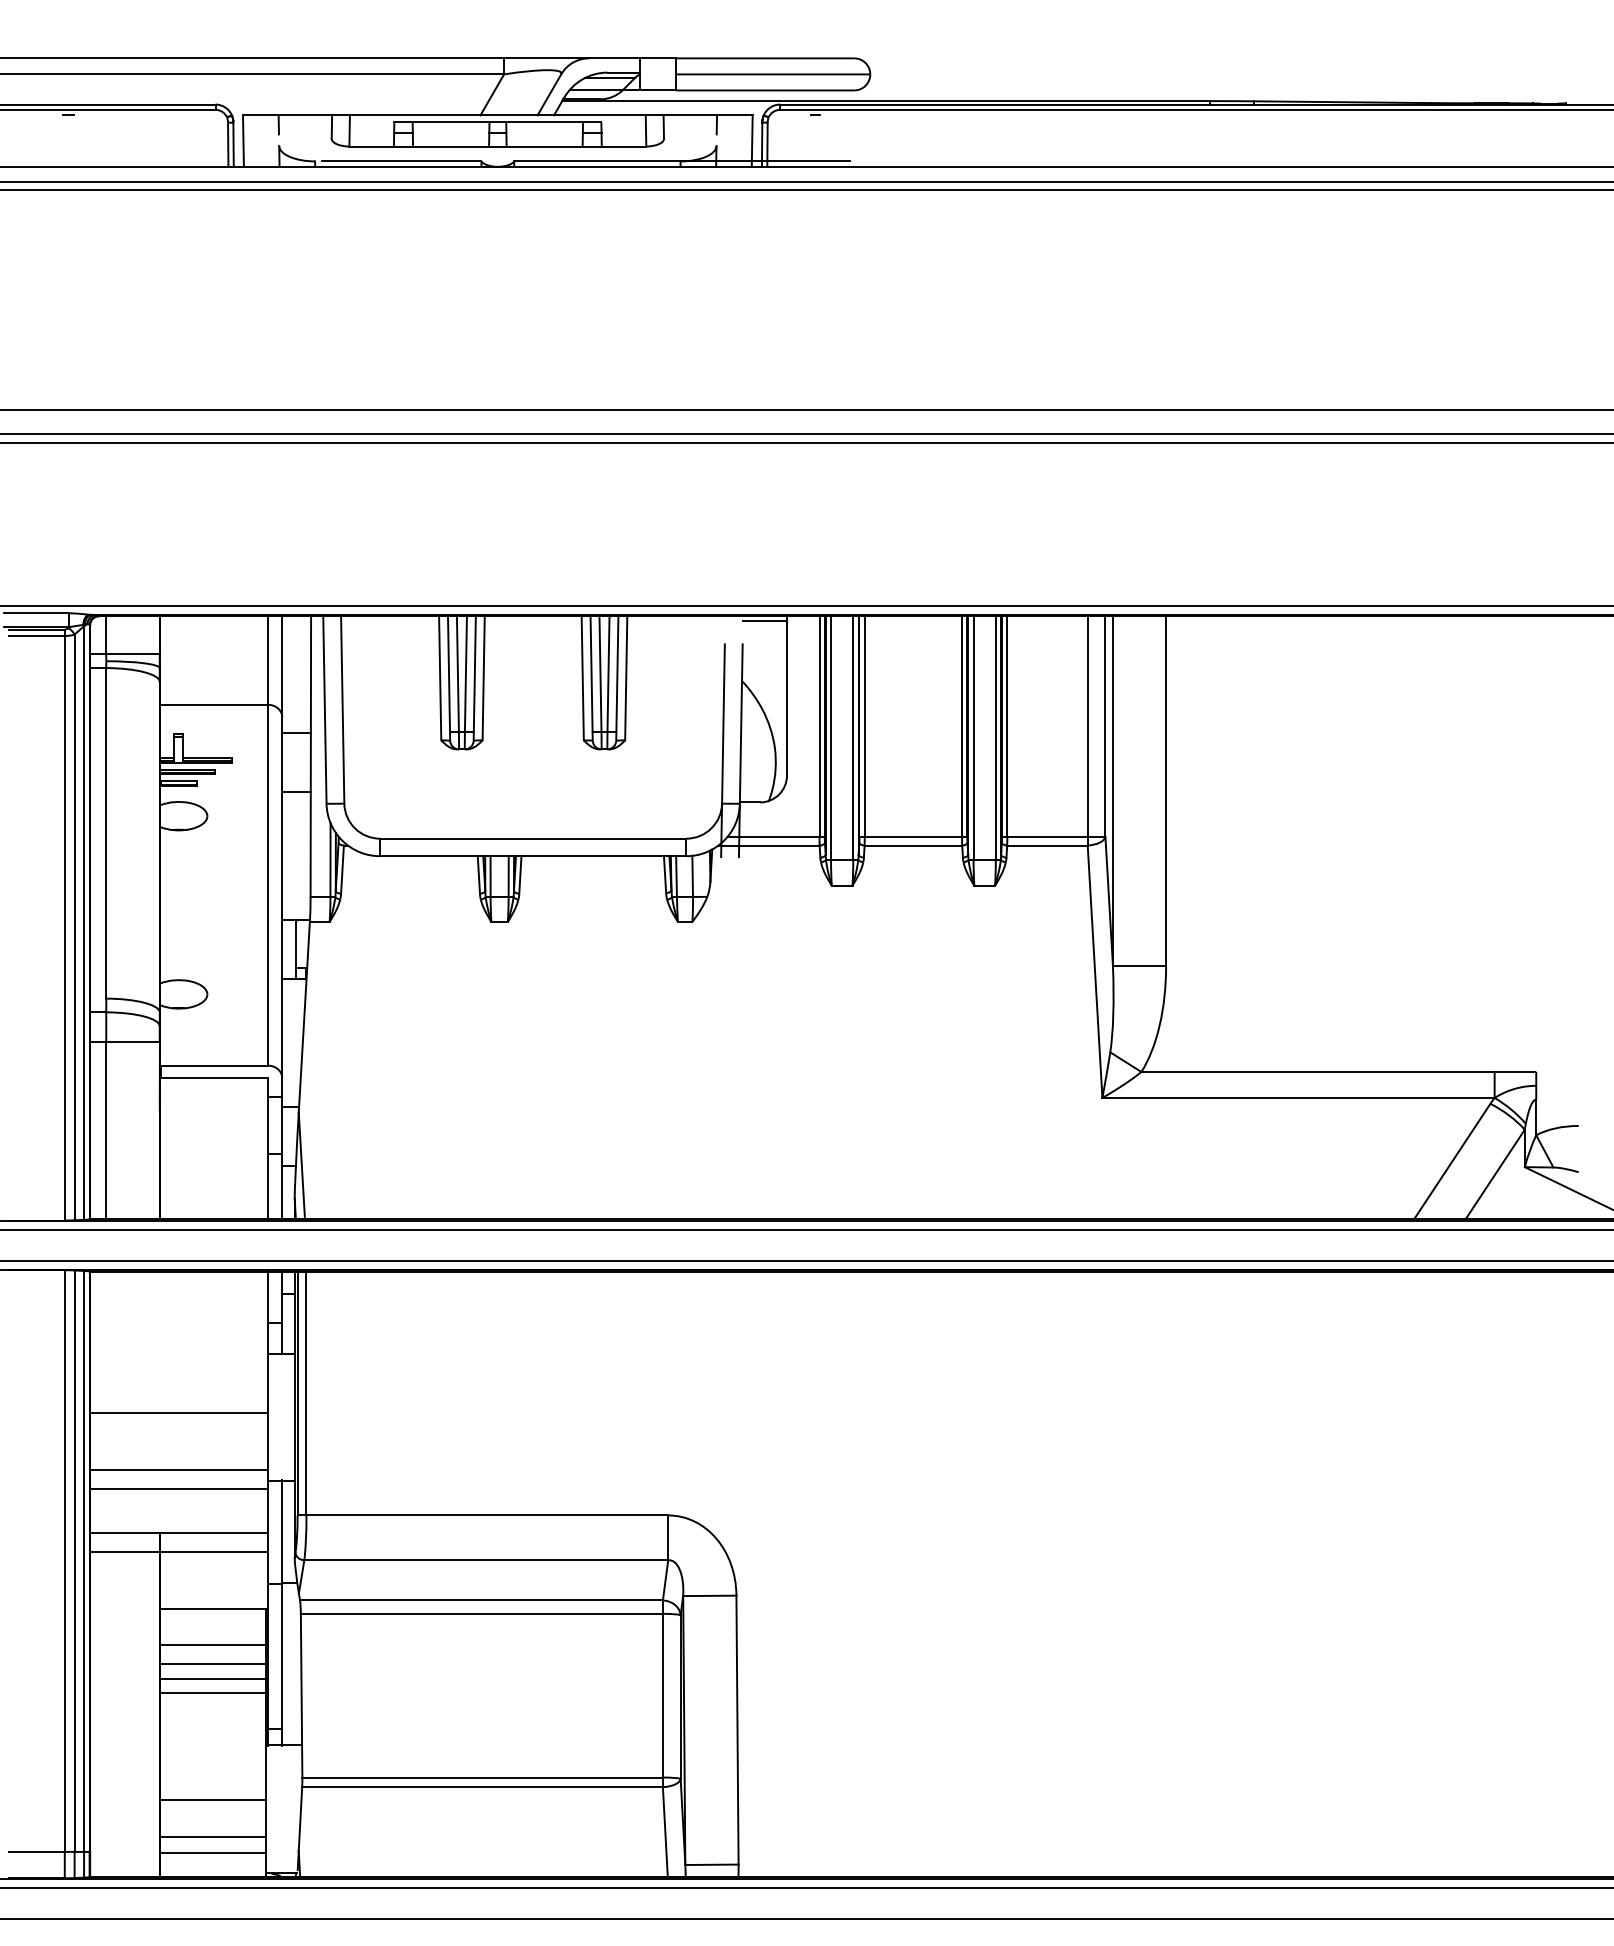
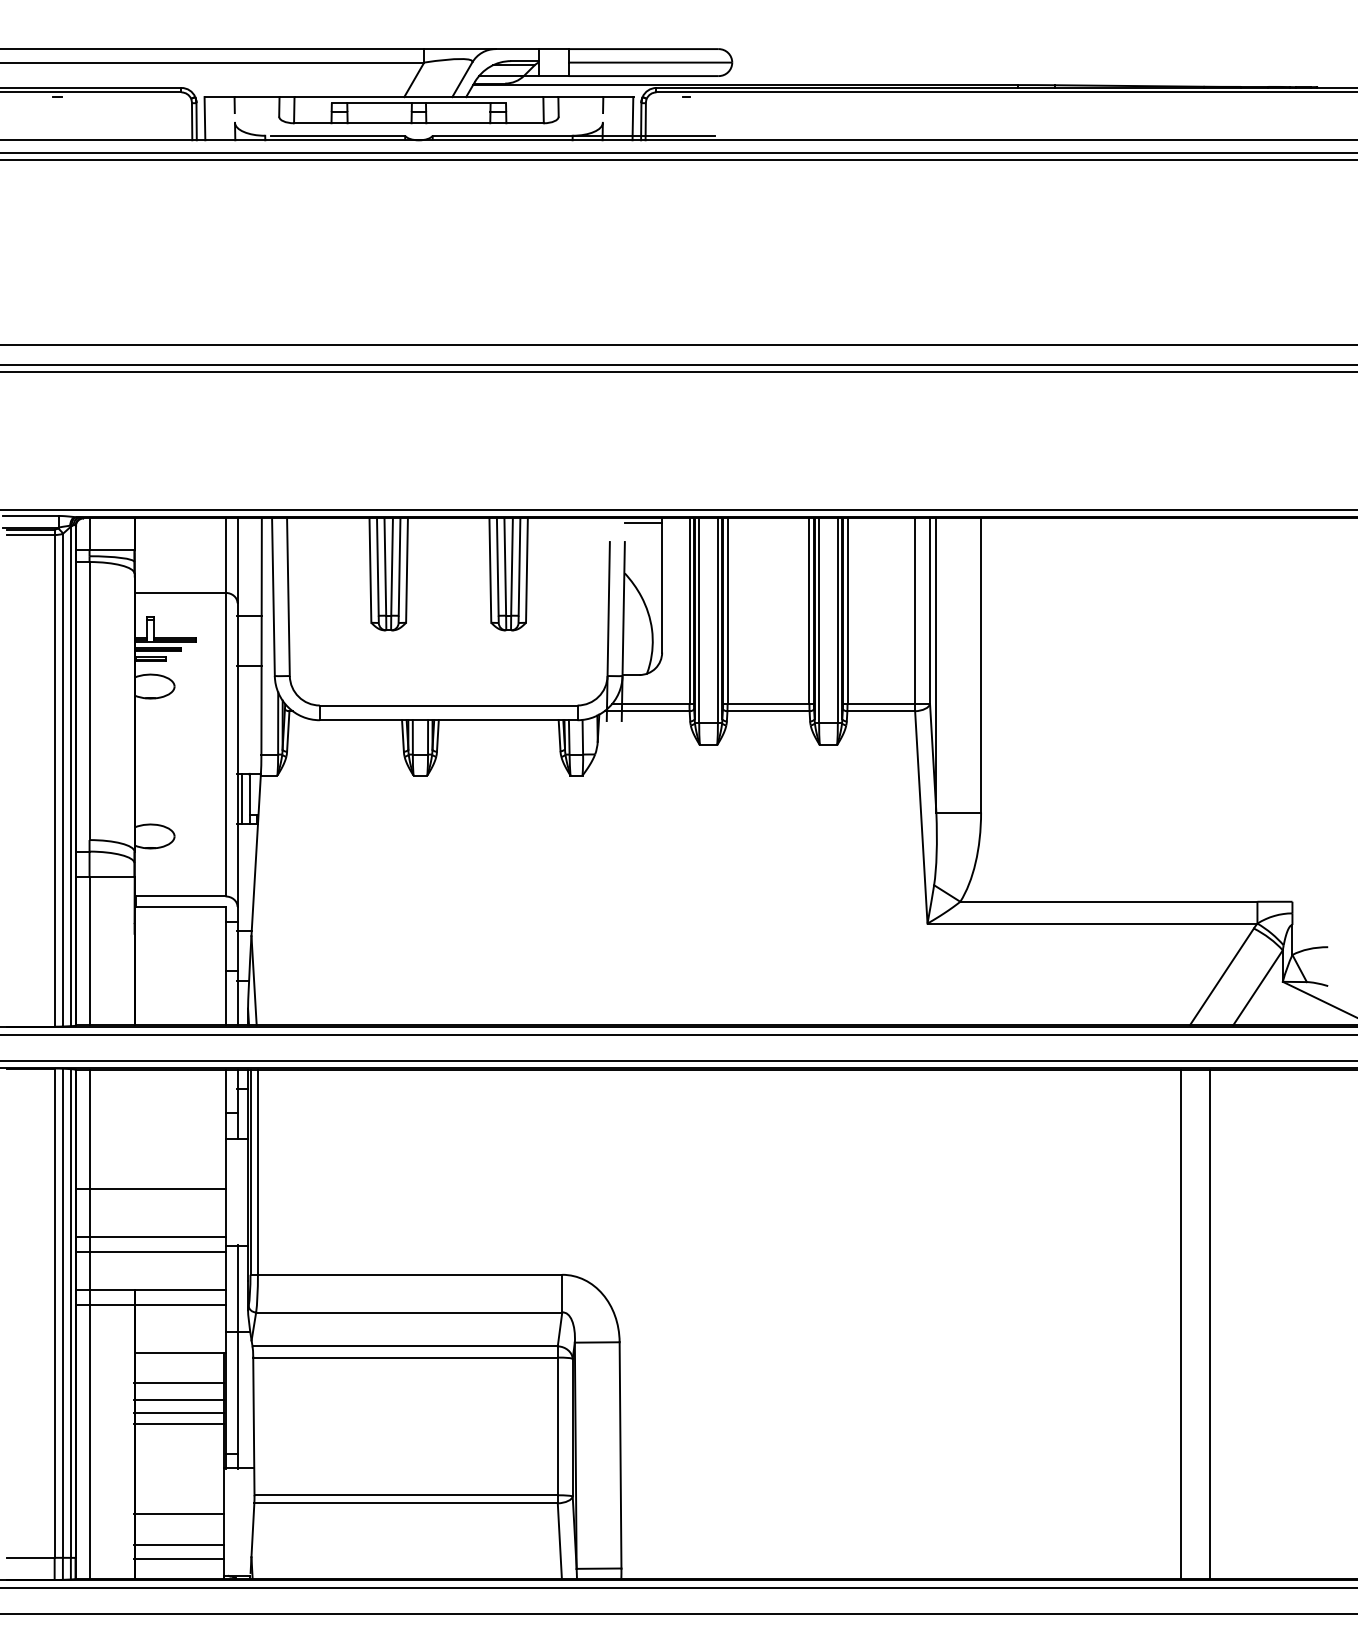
line: (287, 949) -> (241, 798), added
line: (106, 1574) -> (89, 1324), added
line: (1404, 1574) -> (1181, 1324), added
line: (1438, 1574) -> (1210, 1324), added

